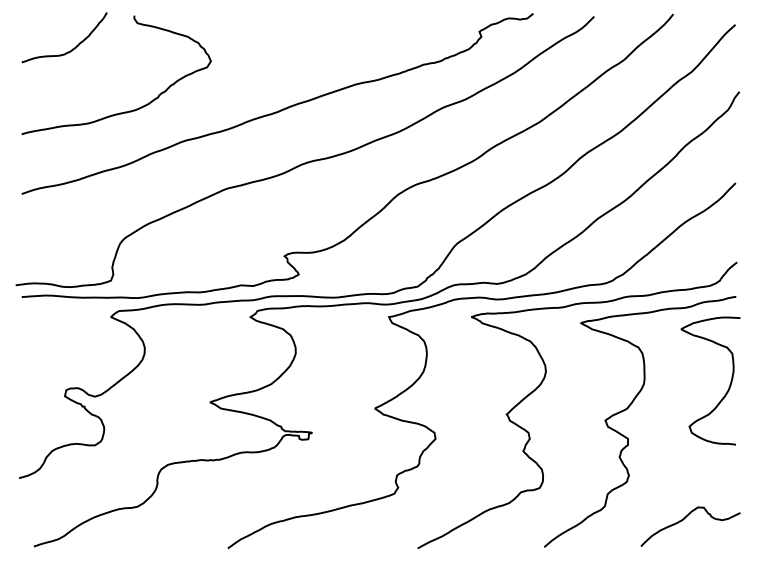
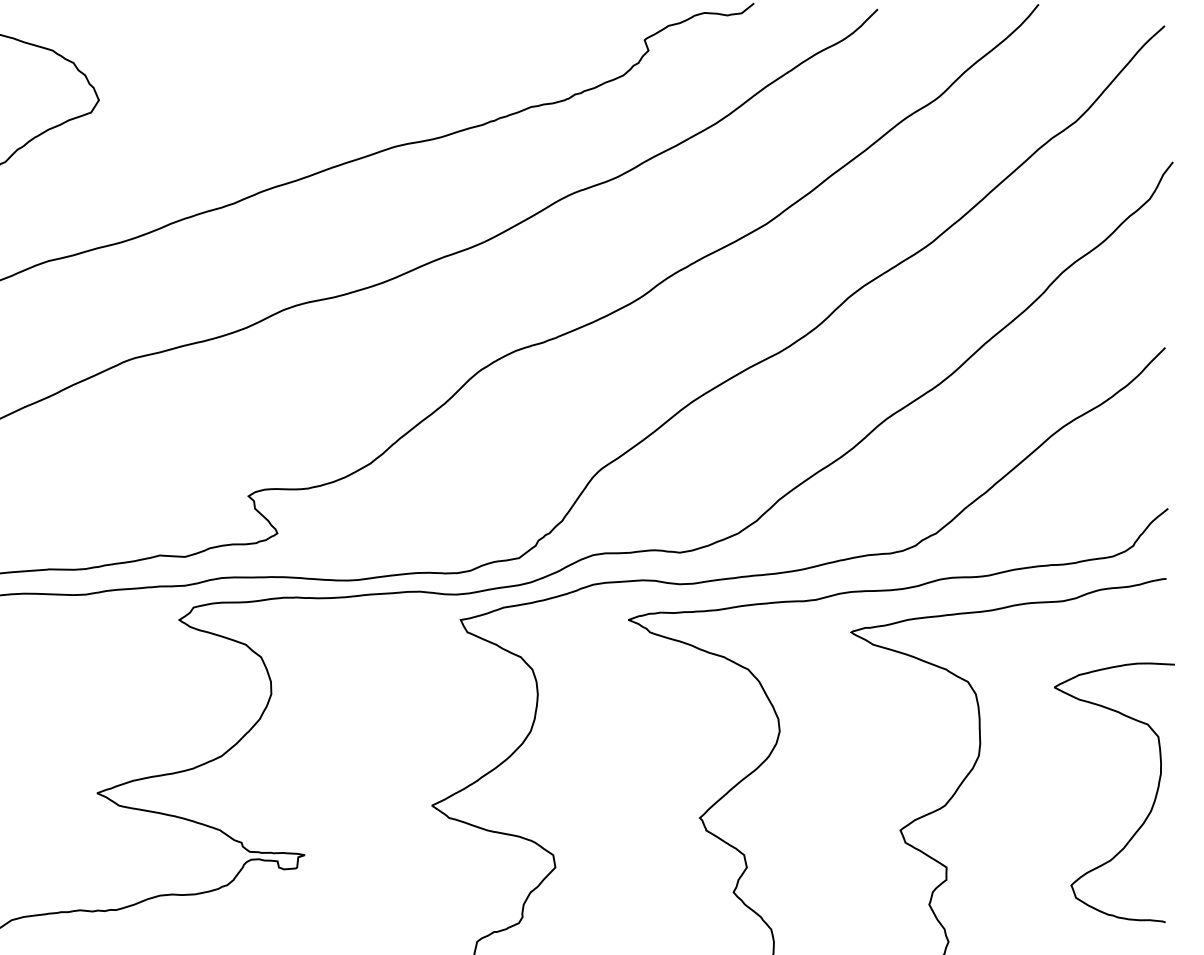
curve: (728, 387) -> (1150, 805), moved

